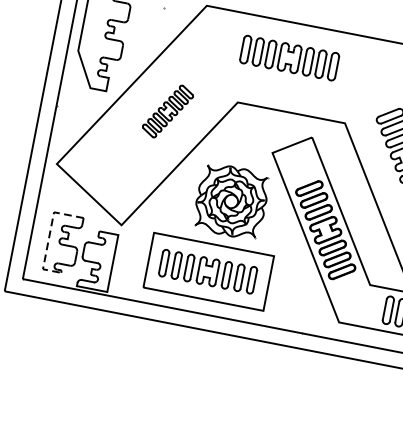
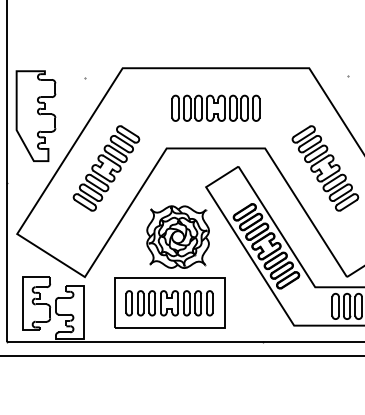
part: (289, 57) -> (215, 107), moved
part: (168, 111) -> (106, 168), size x1.67
line: (50, 234) -> (23, 297), dashed -> solid

